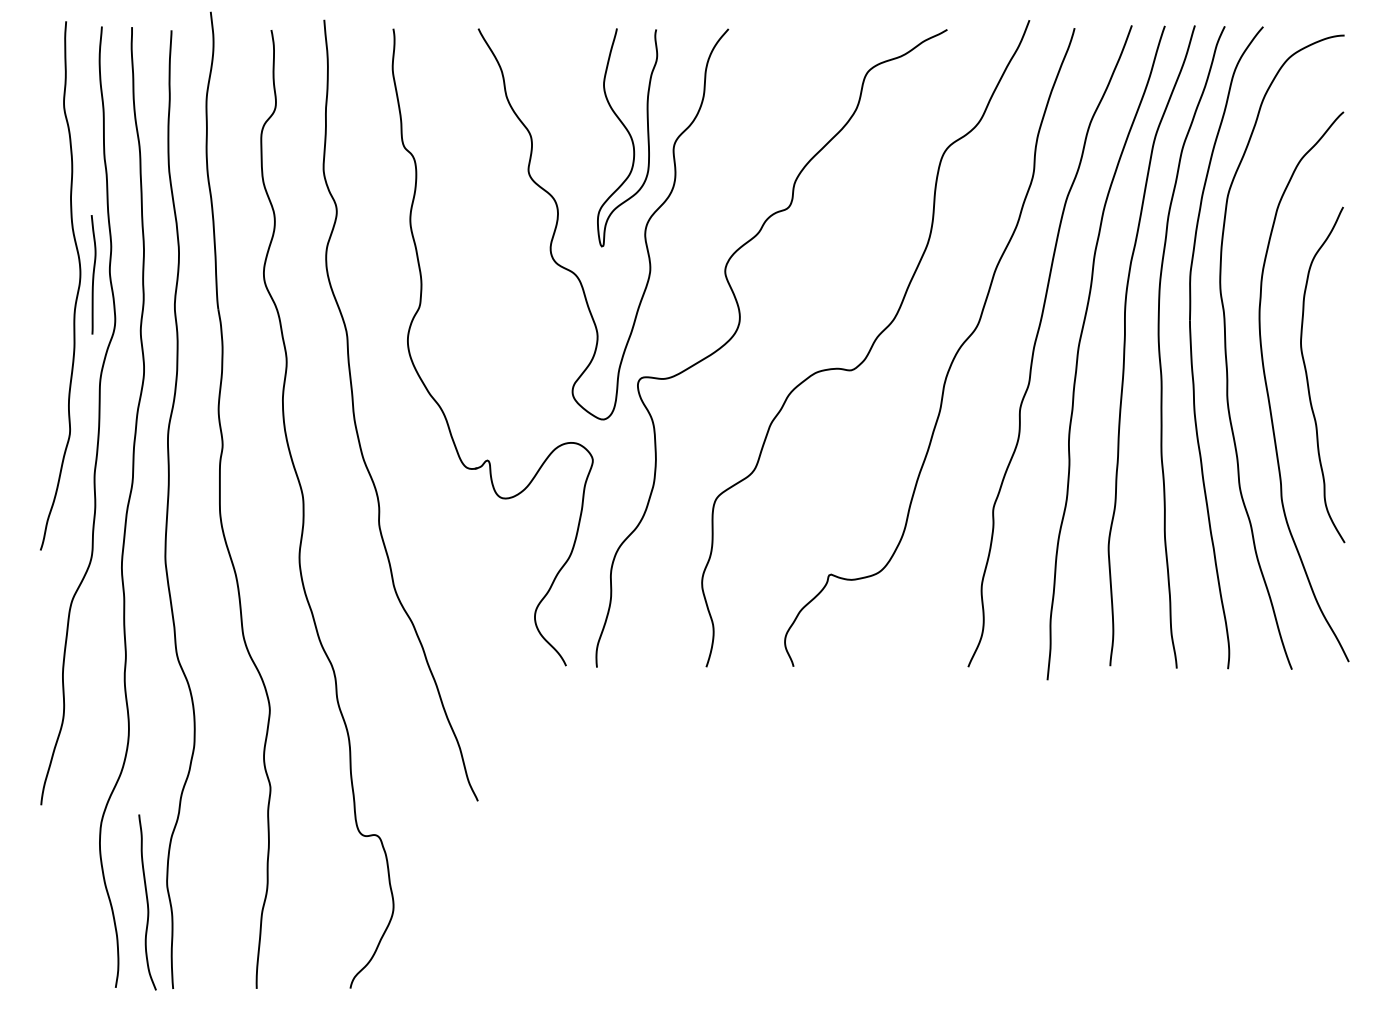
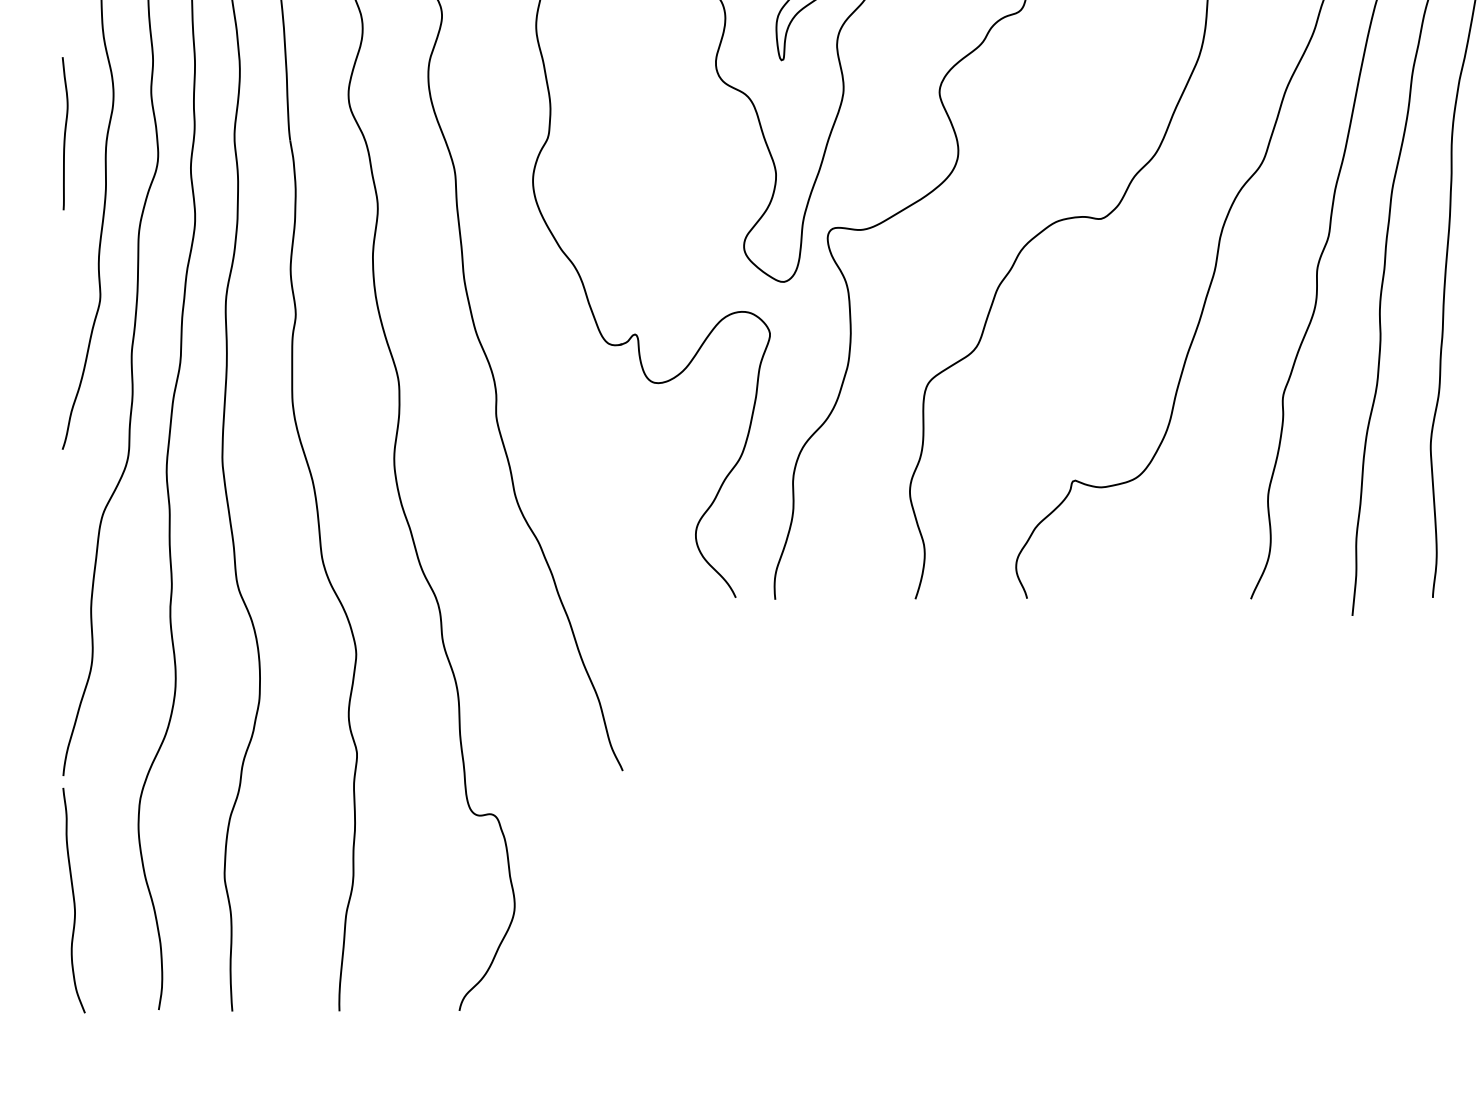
curve: (93, 274) -> (65, 133), moved
curve: (147, 902) -> (73, 900), moved

